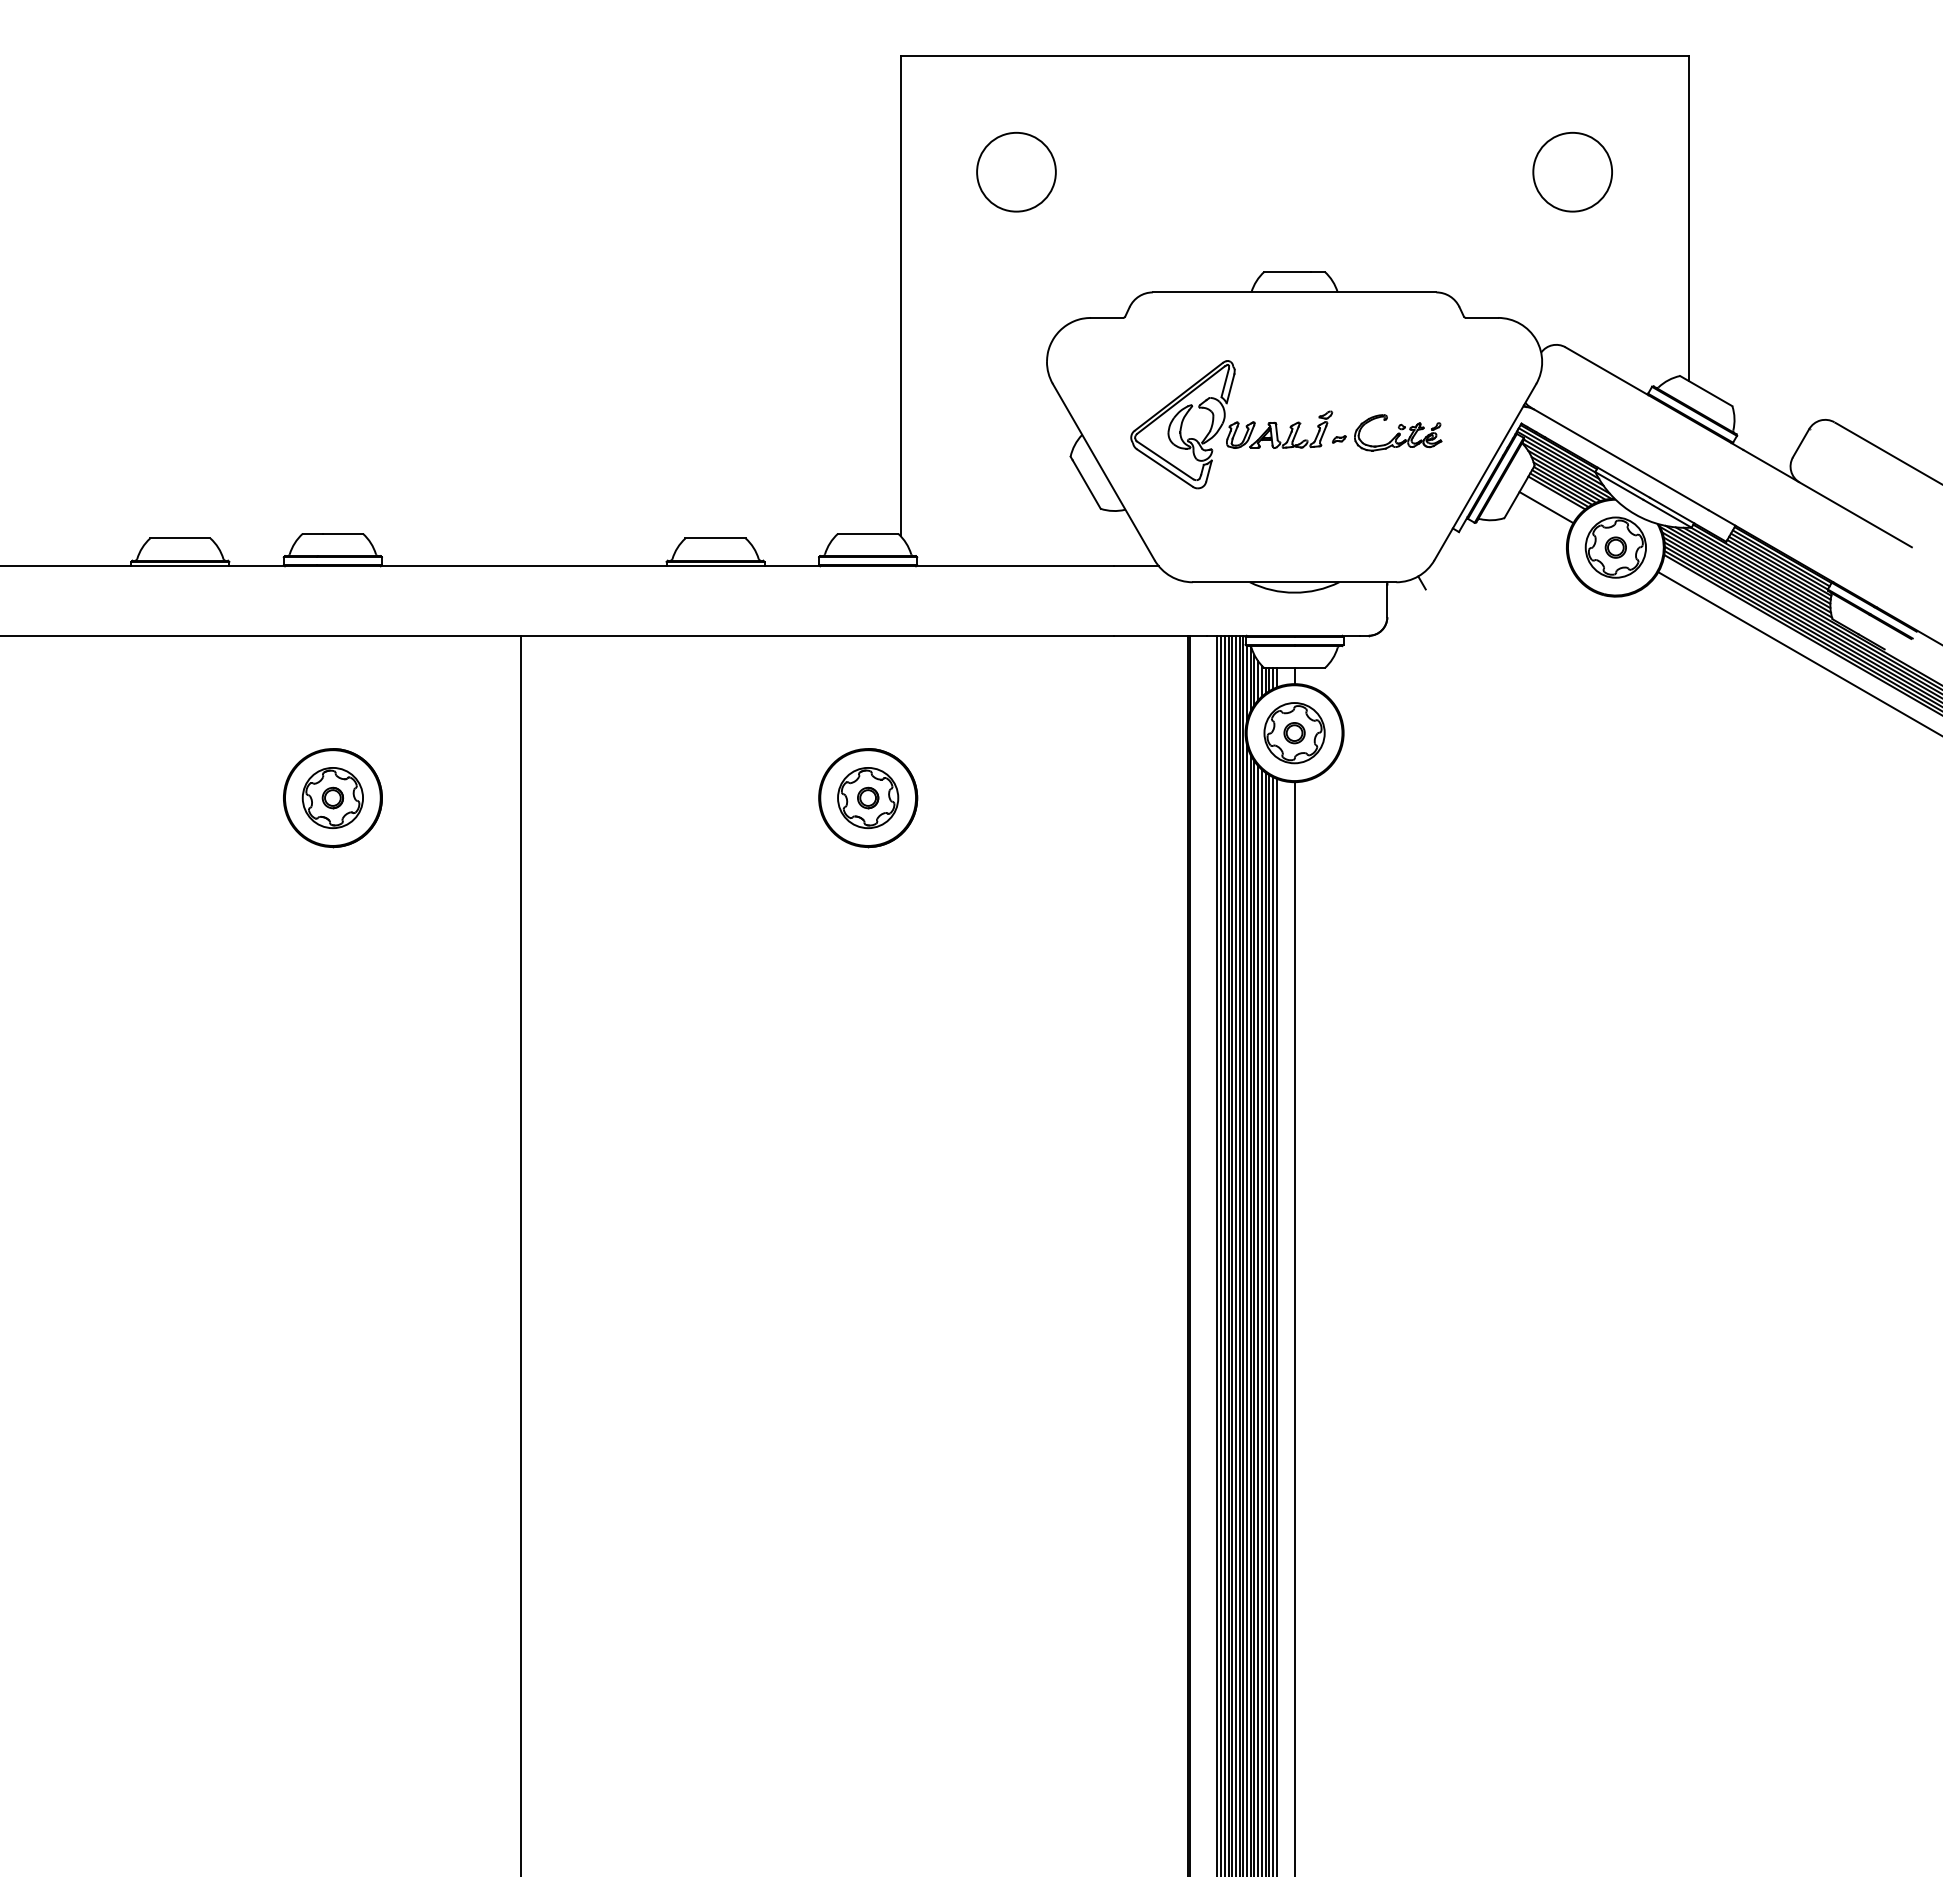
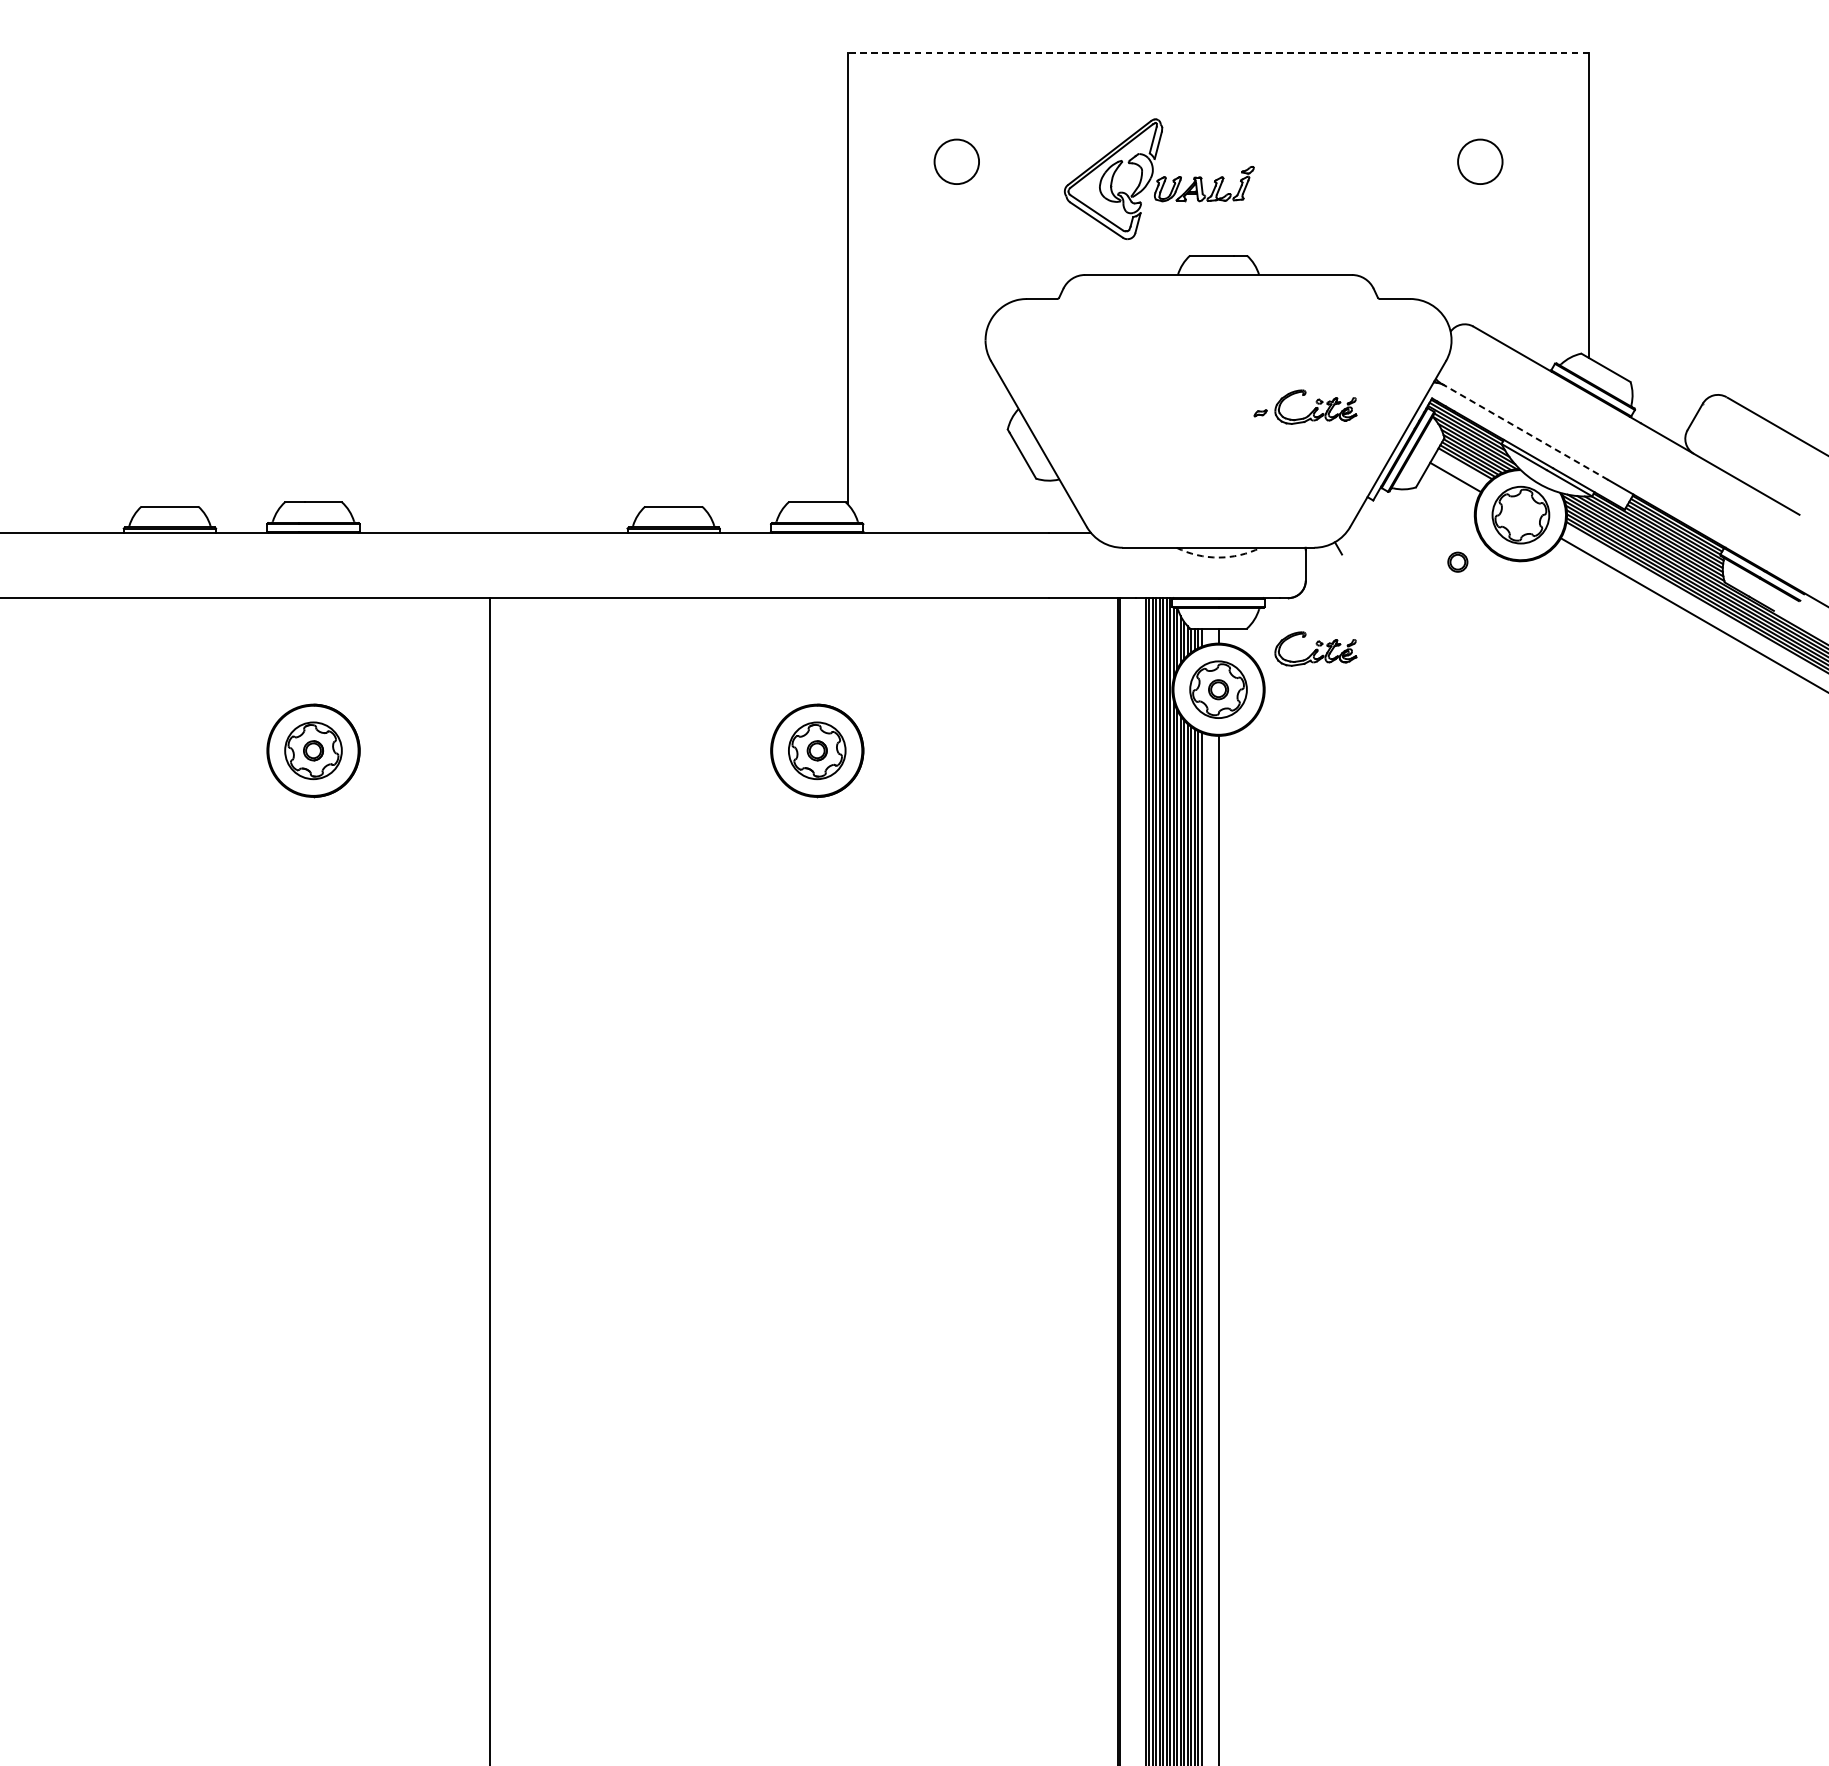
line: (1294, 56) -> (1218, 52), solid -> dashed
circle: (1016, 171) -> (956, 161), size x0.6
circle: (1572, 171) -> (1480, 161), size x0.6
part: (1231, 424) -> (1159, 179), moved
line: (1619, 458) -> (1524, 431), solid -> dashed
part: (1615, 547) -> (1457, 562), moved
arc: (1294, 592) -> (1218, 557), solid -> dashed
part: (1398, 689) -> (1316, 648), added

